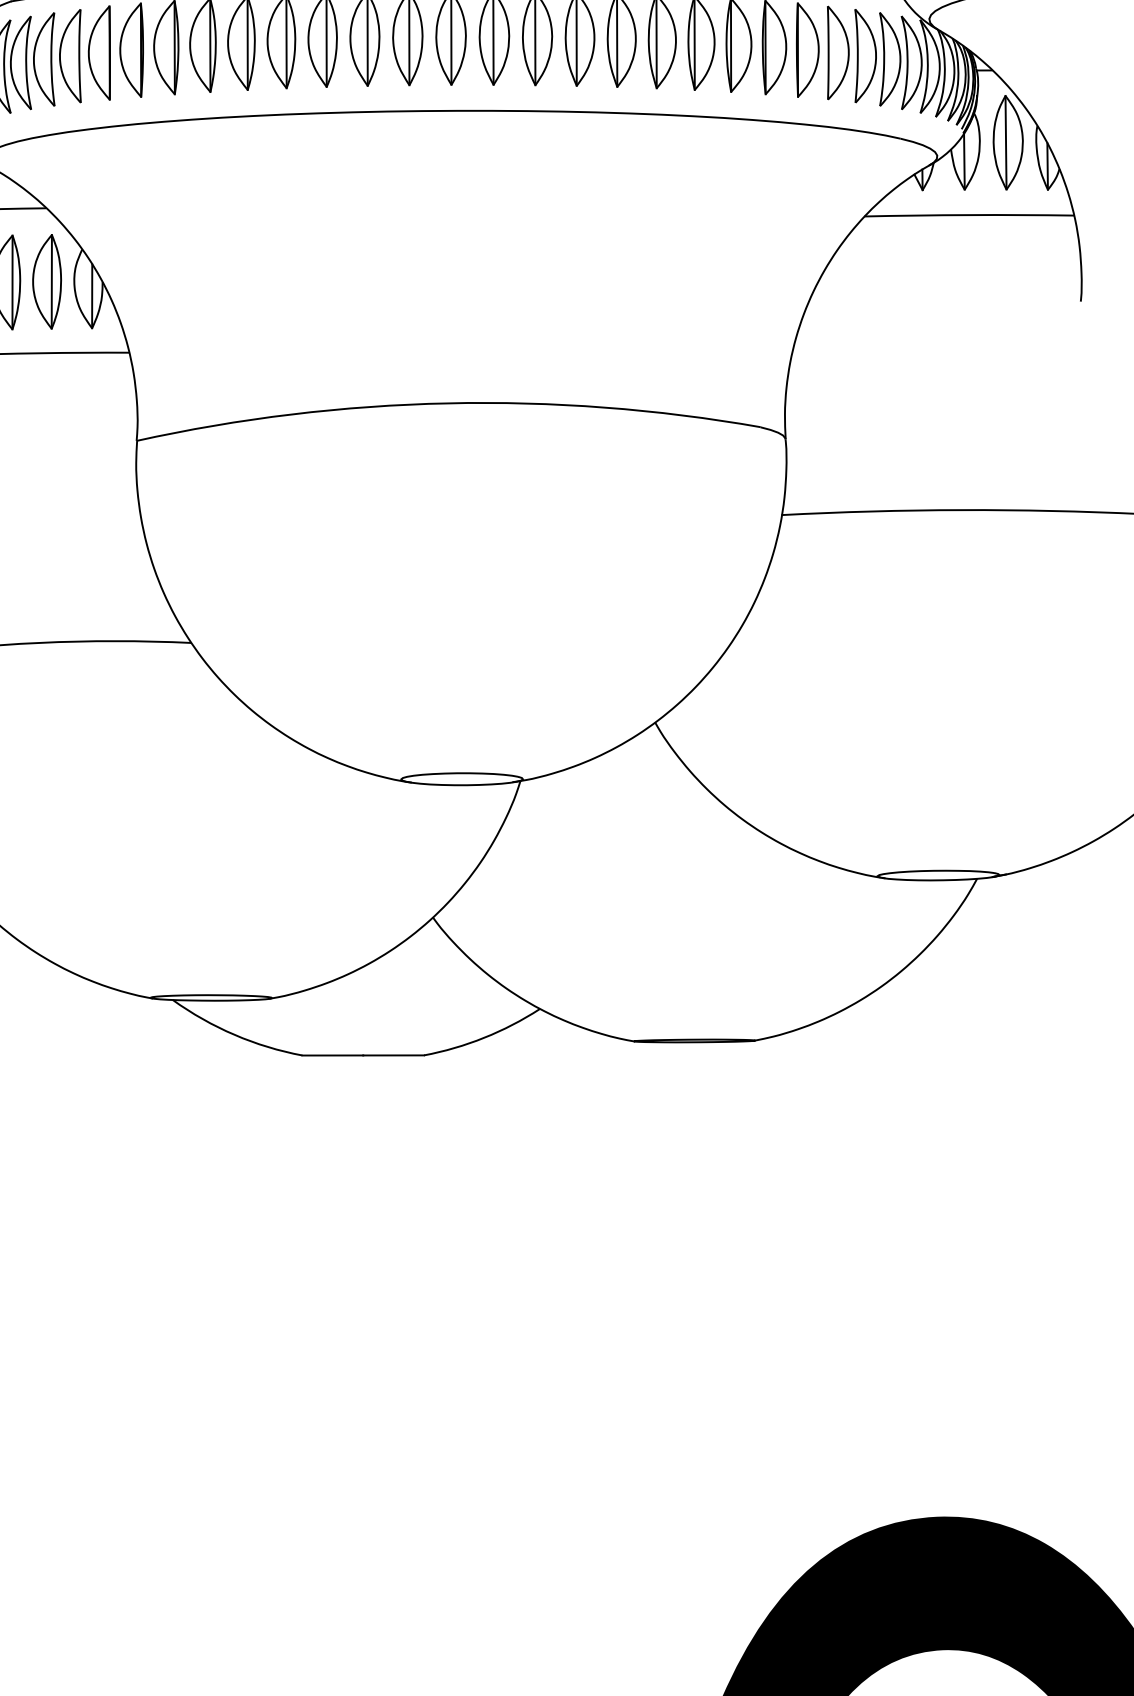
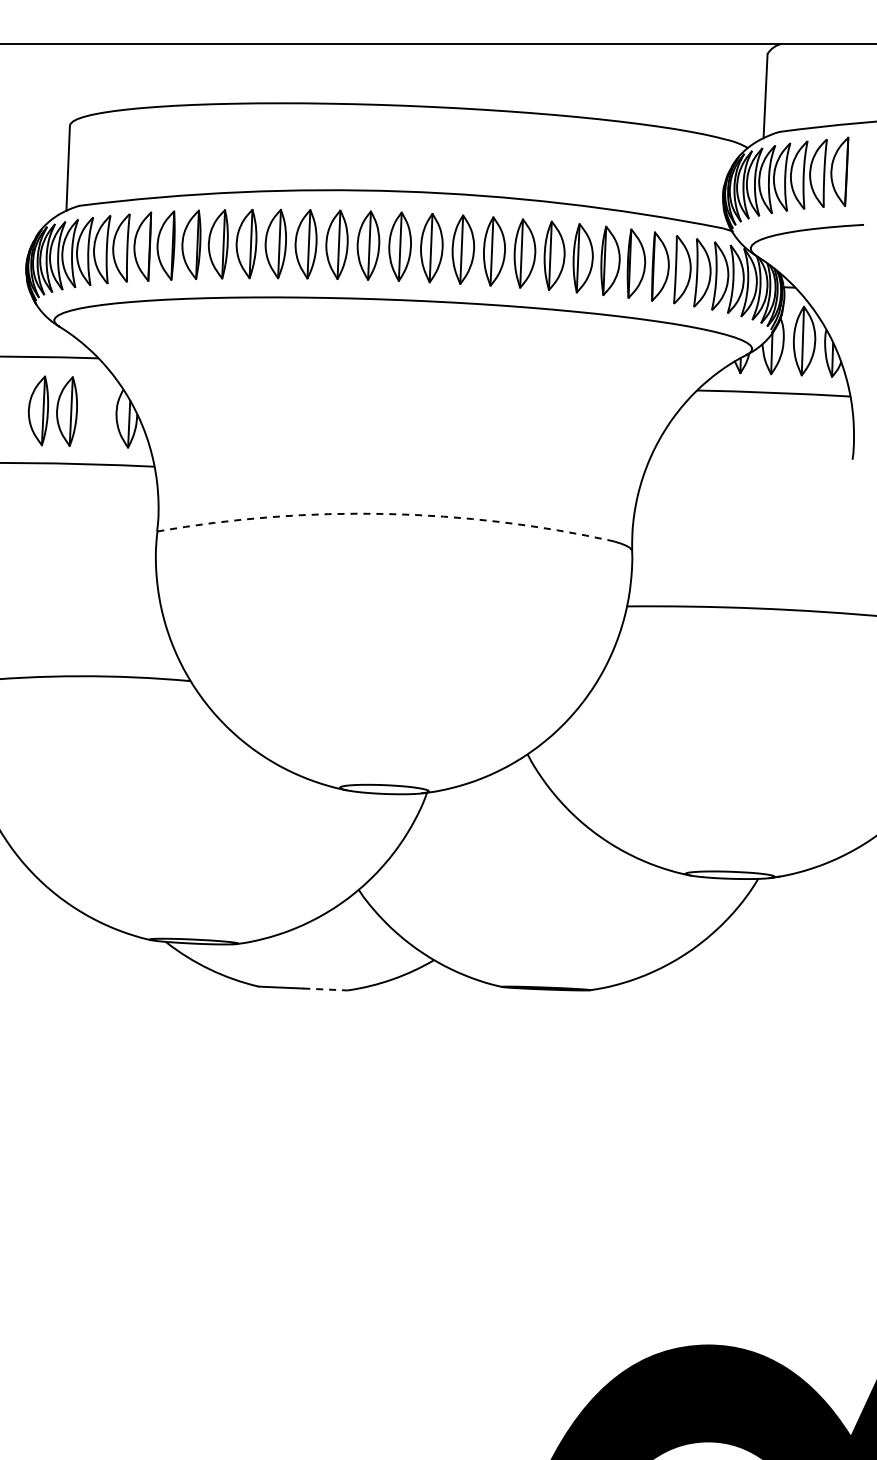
part: (46, 282) -> (96, 412), removed
arc: (448, 402) -> (386, 513), solid -> dashed
line: (394, 1055) -> (326, 989), solid -> dashed

